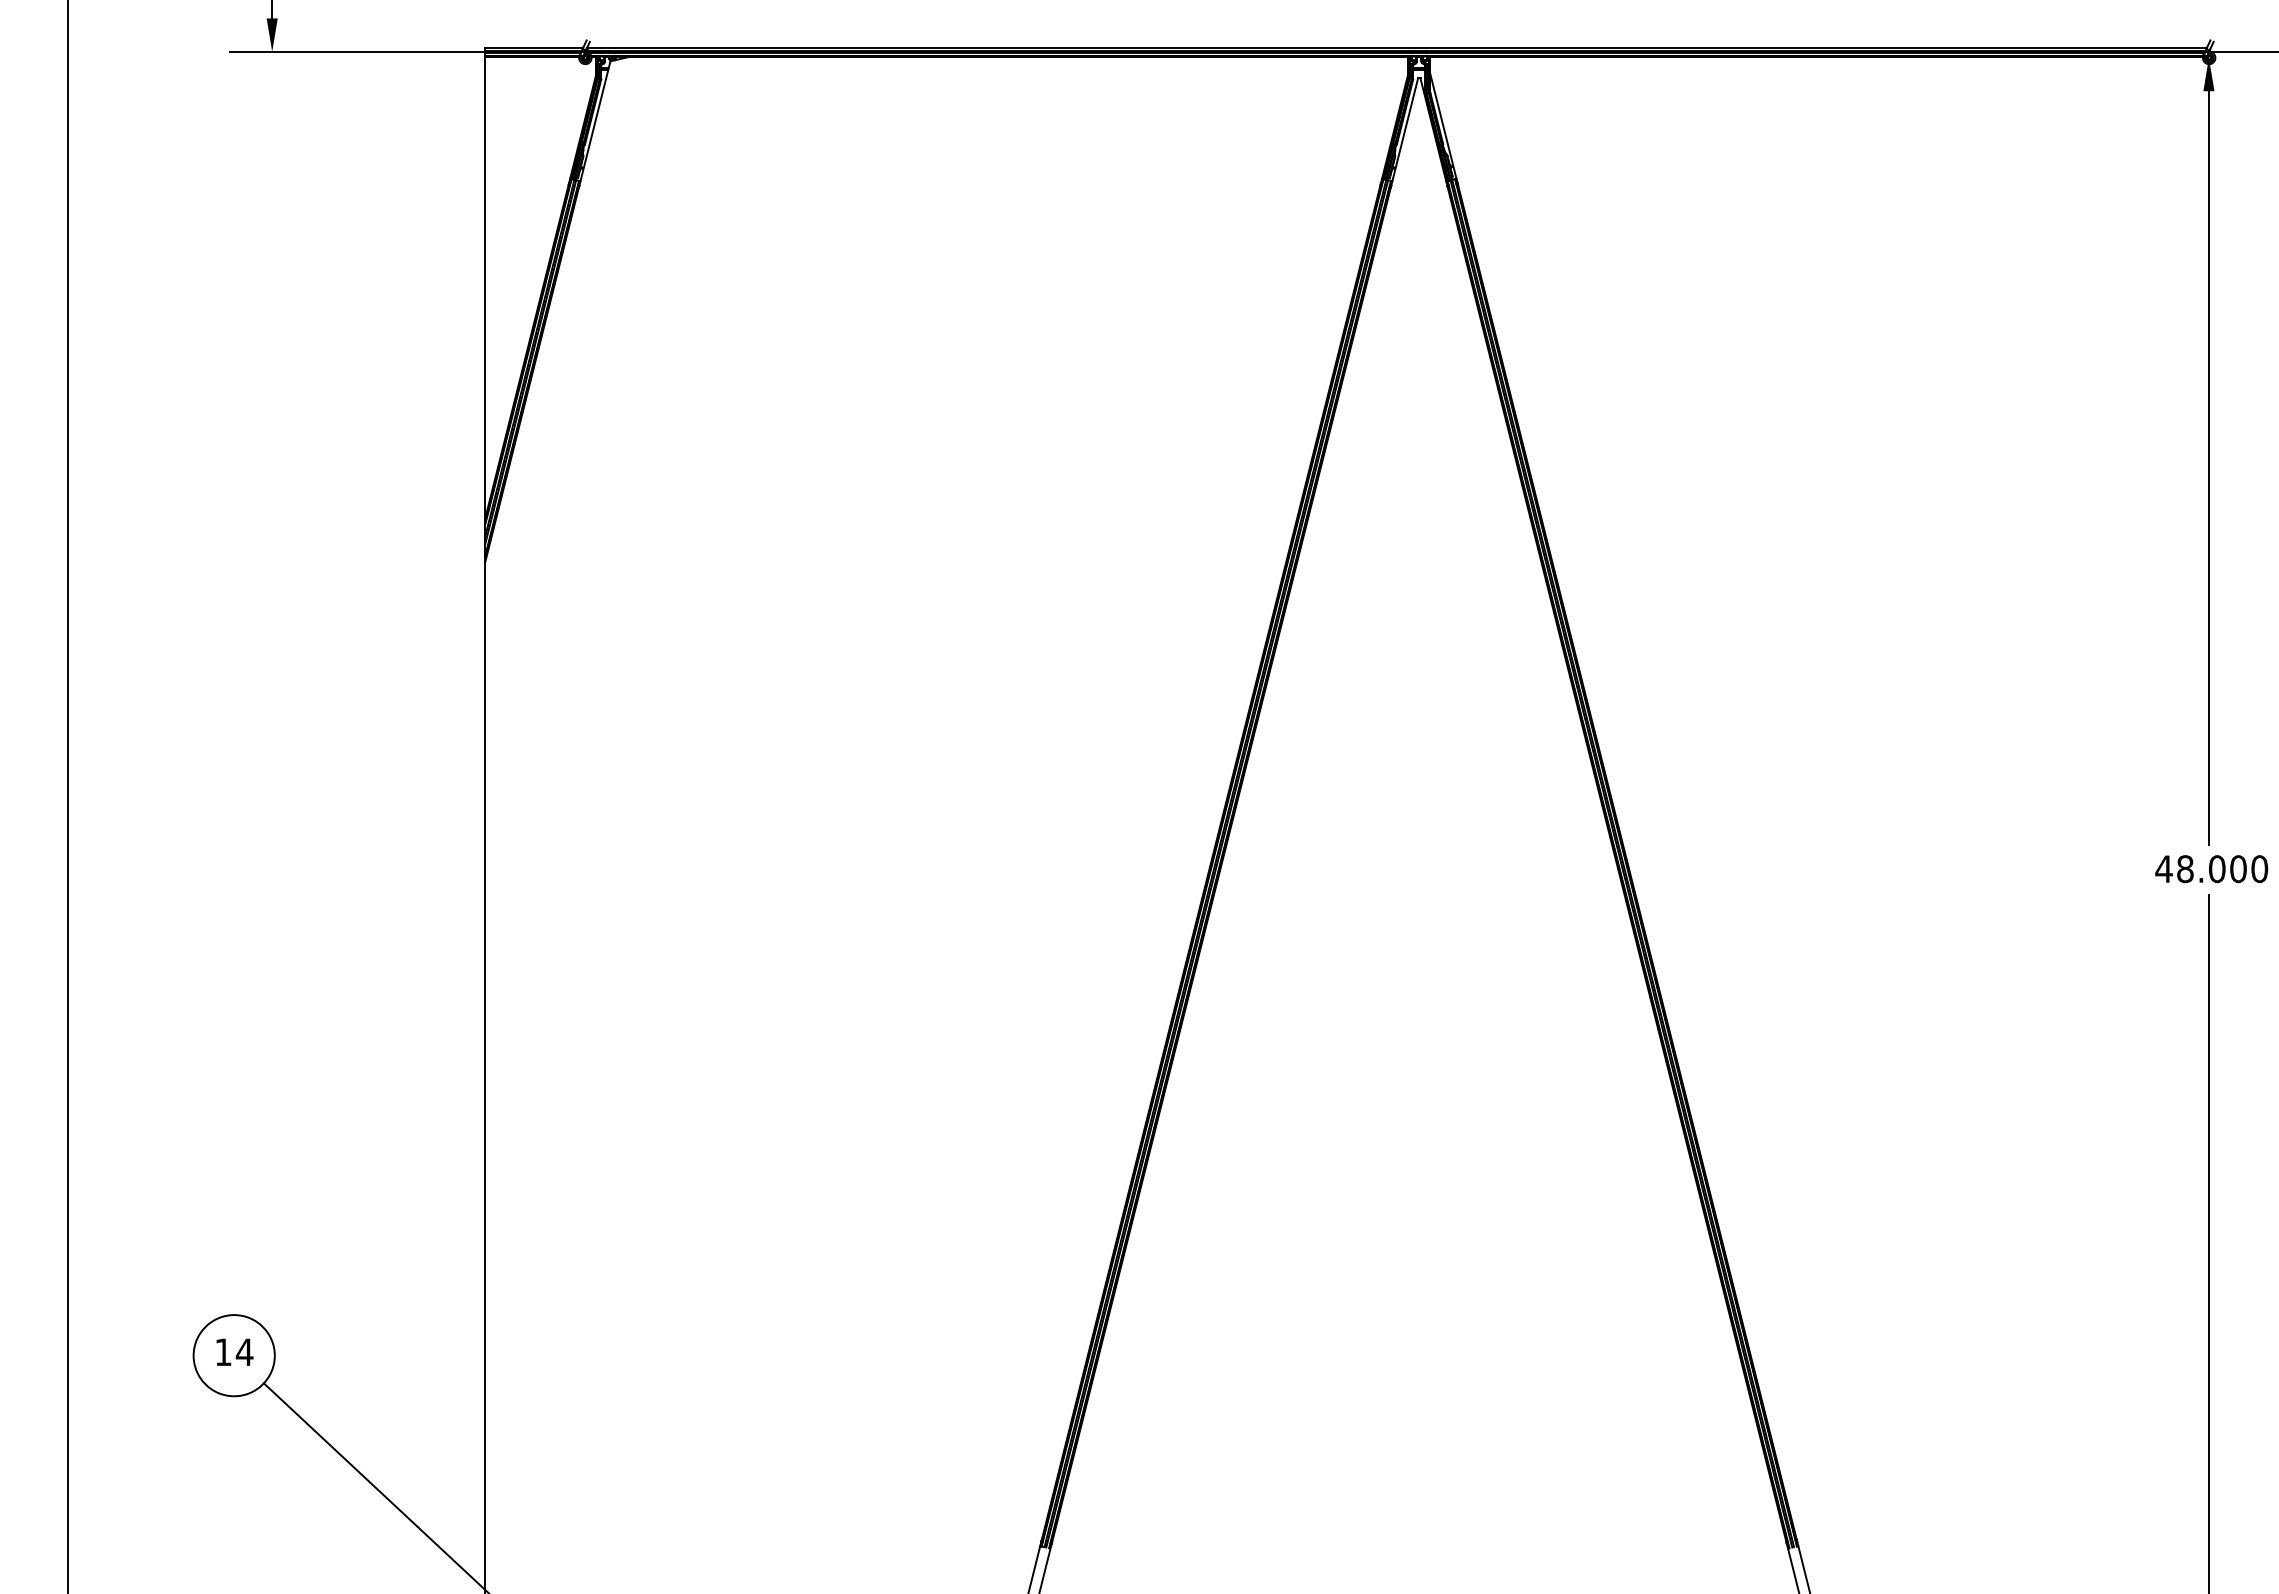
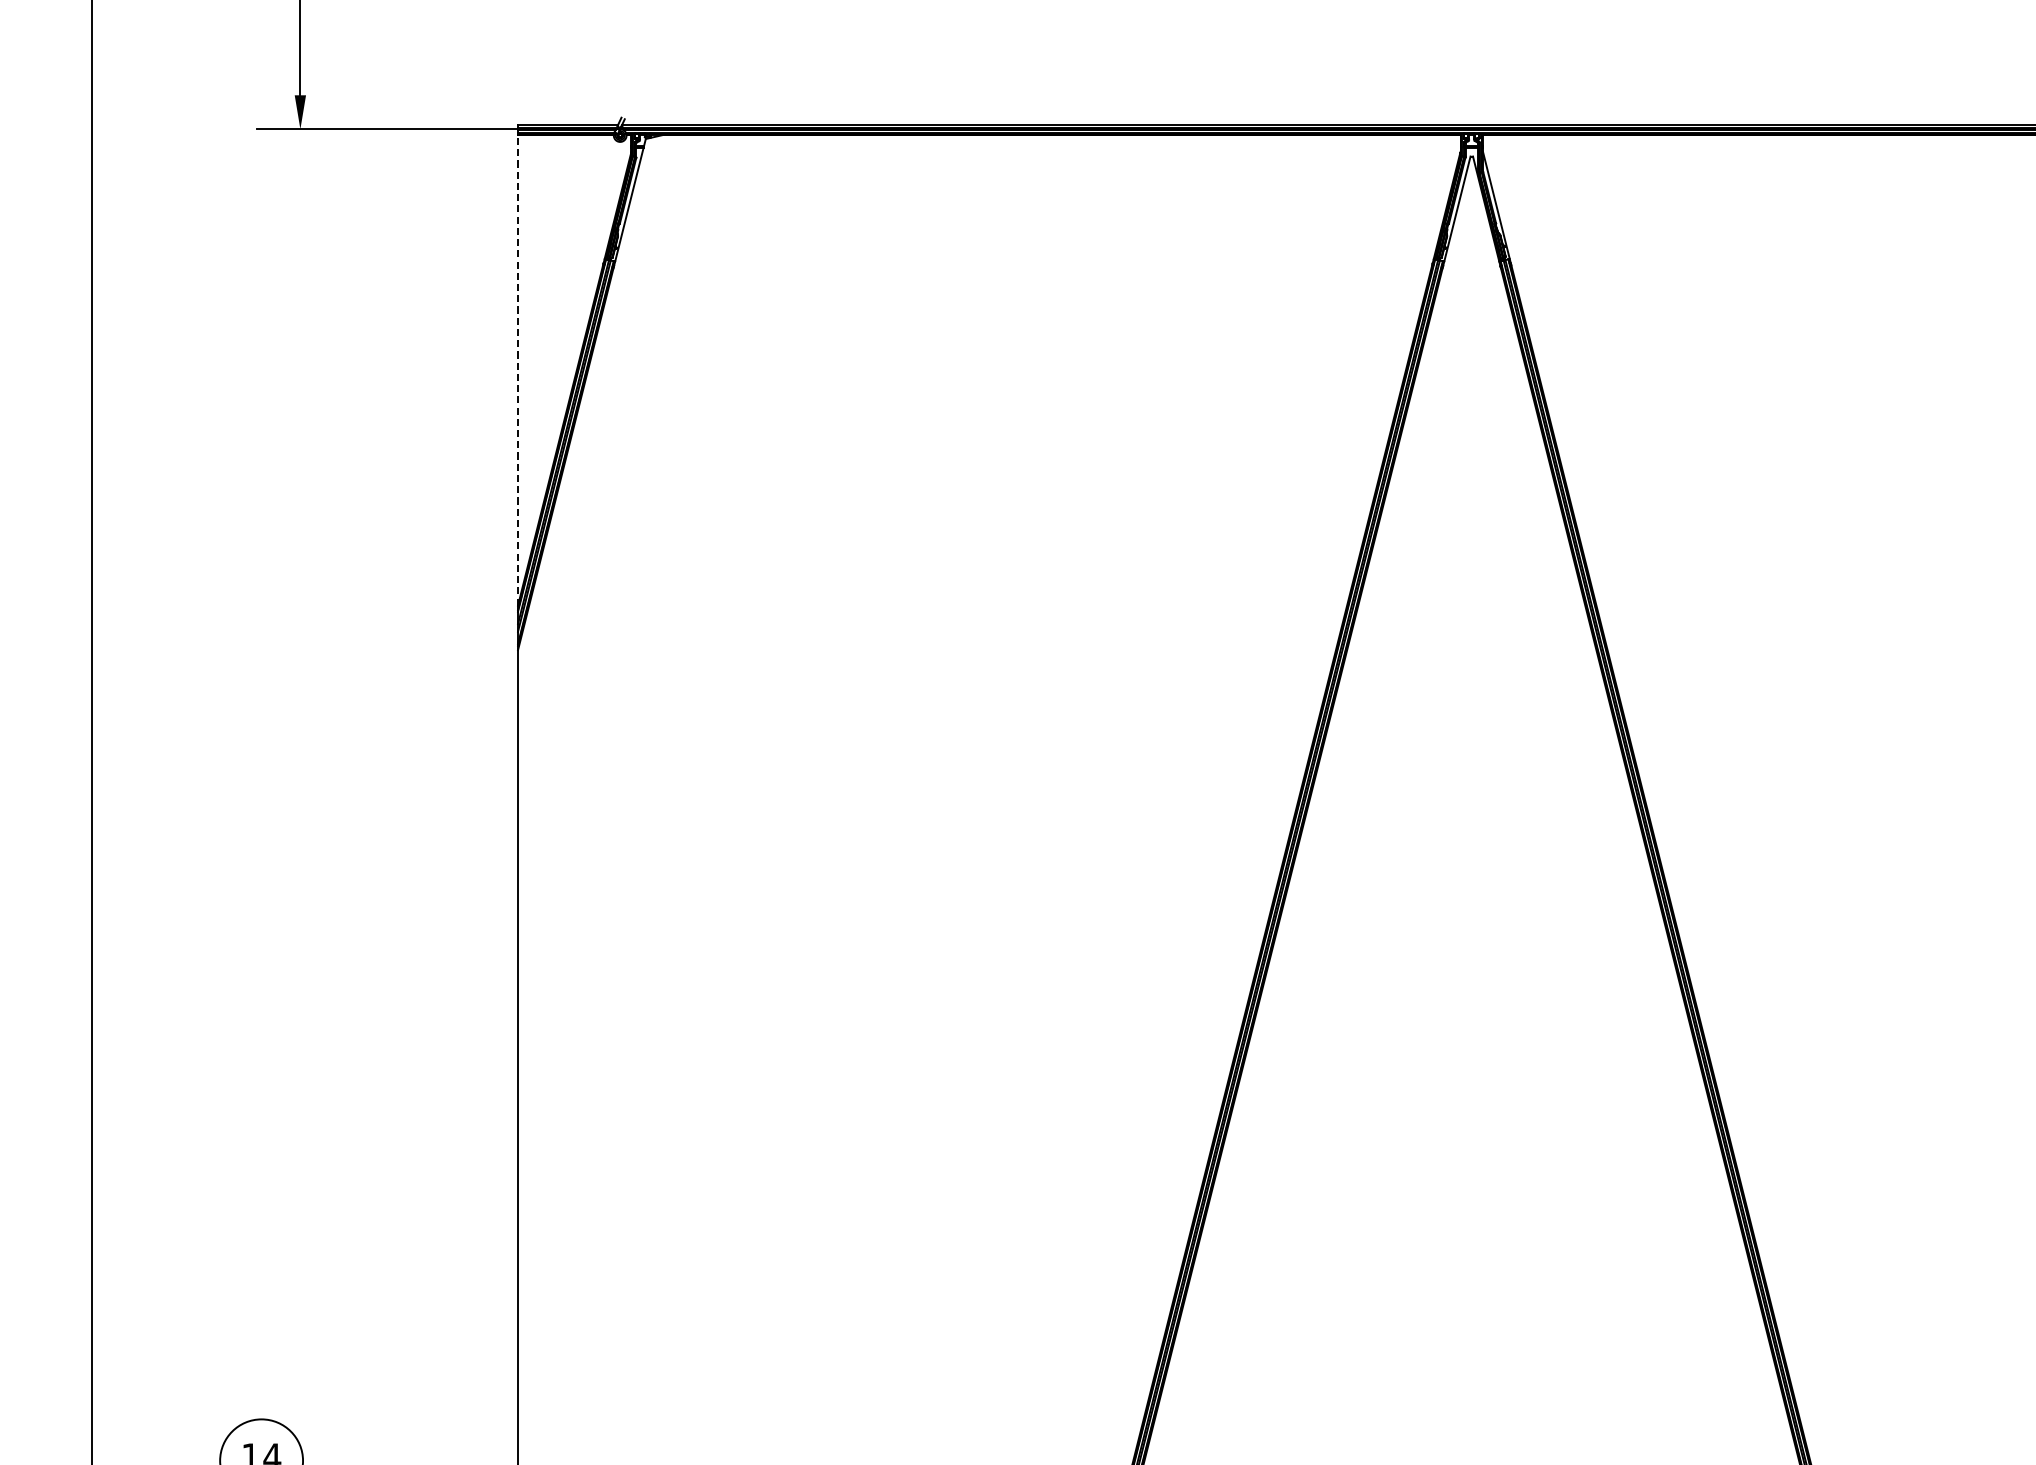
line: (485, 287) -> (518, 370), solid -> dashed

